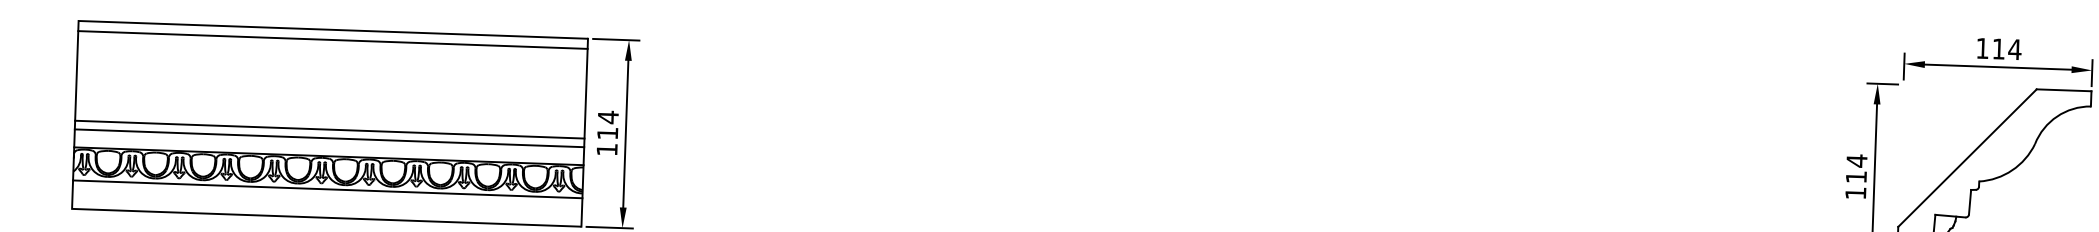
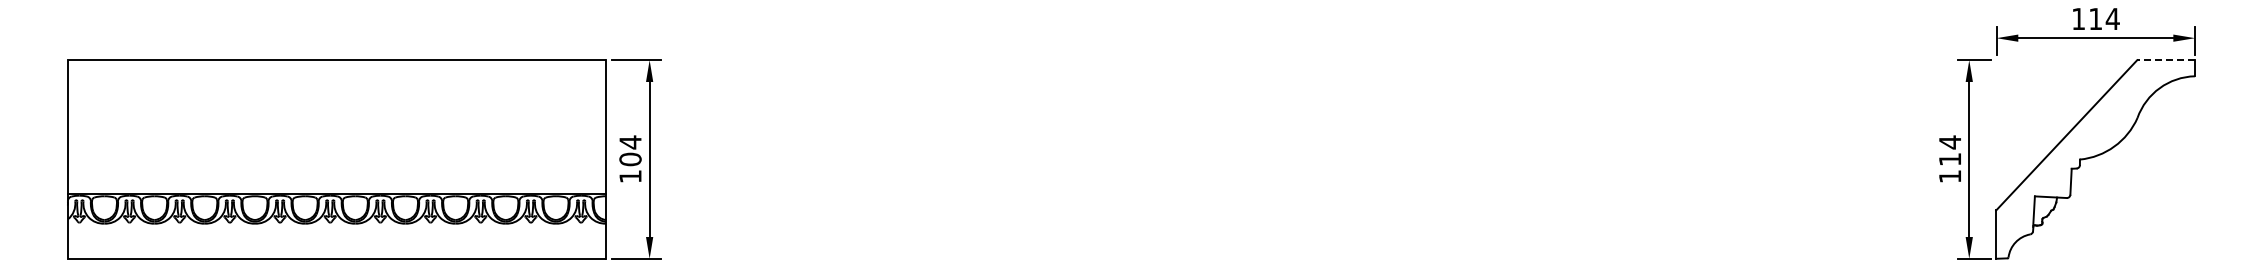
line: (332, 39) -> (336, 70), removed
line: (2064, 90) -> (2166, 60), solid -> dashed
line: (329, 129) -> (336, 165), removed
text: (607, 133) -> (630, 159), 114 -> 104
line: (329, 138) -> (336, 174), removed
line: (327, 189) -> (336, 228), removed

